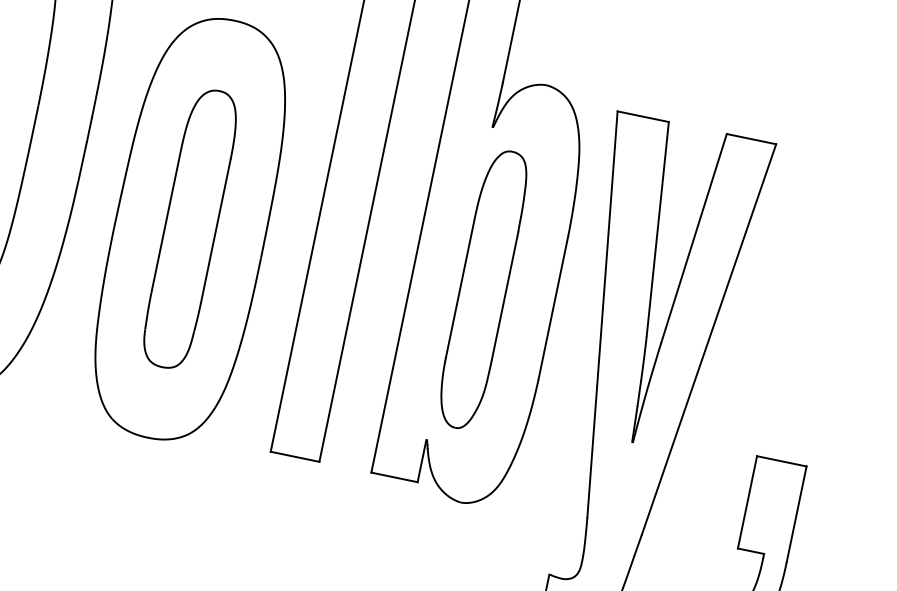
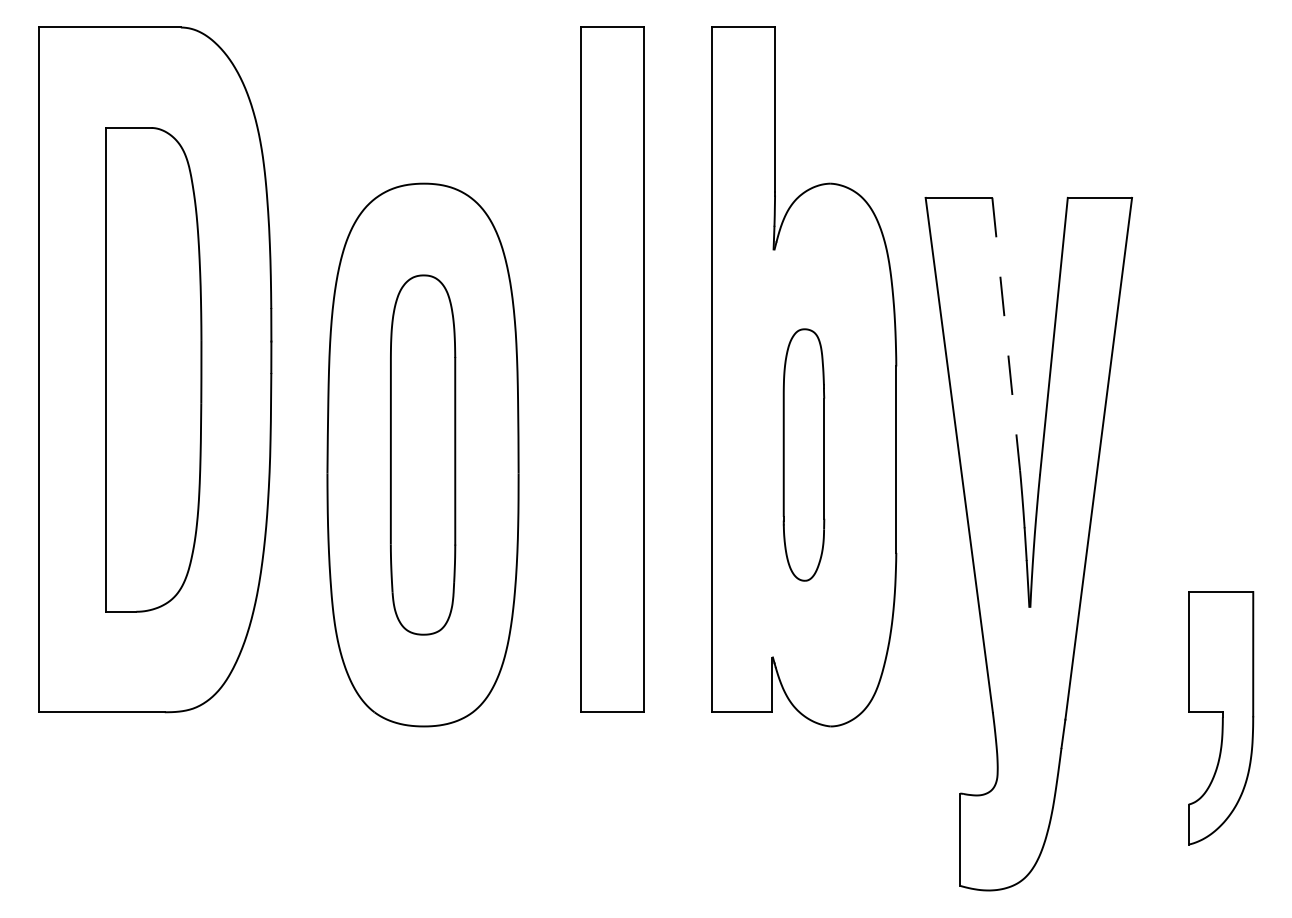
line: (657, 229) -> (1006, 334), solid -> dashed
part: (482, 289) -> (803, 454), size x0.7

